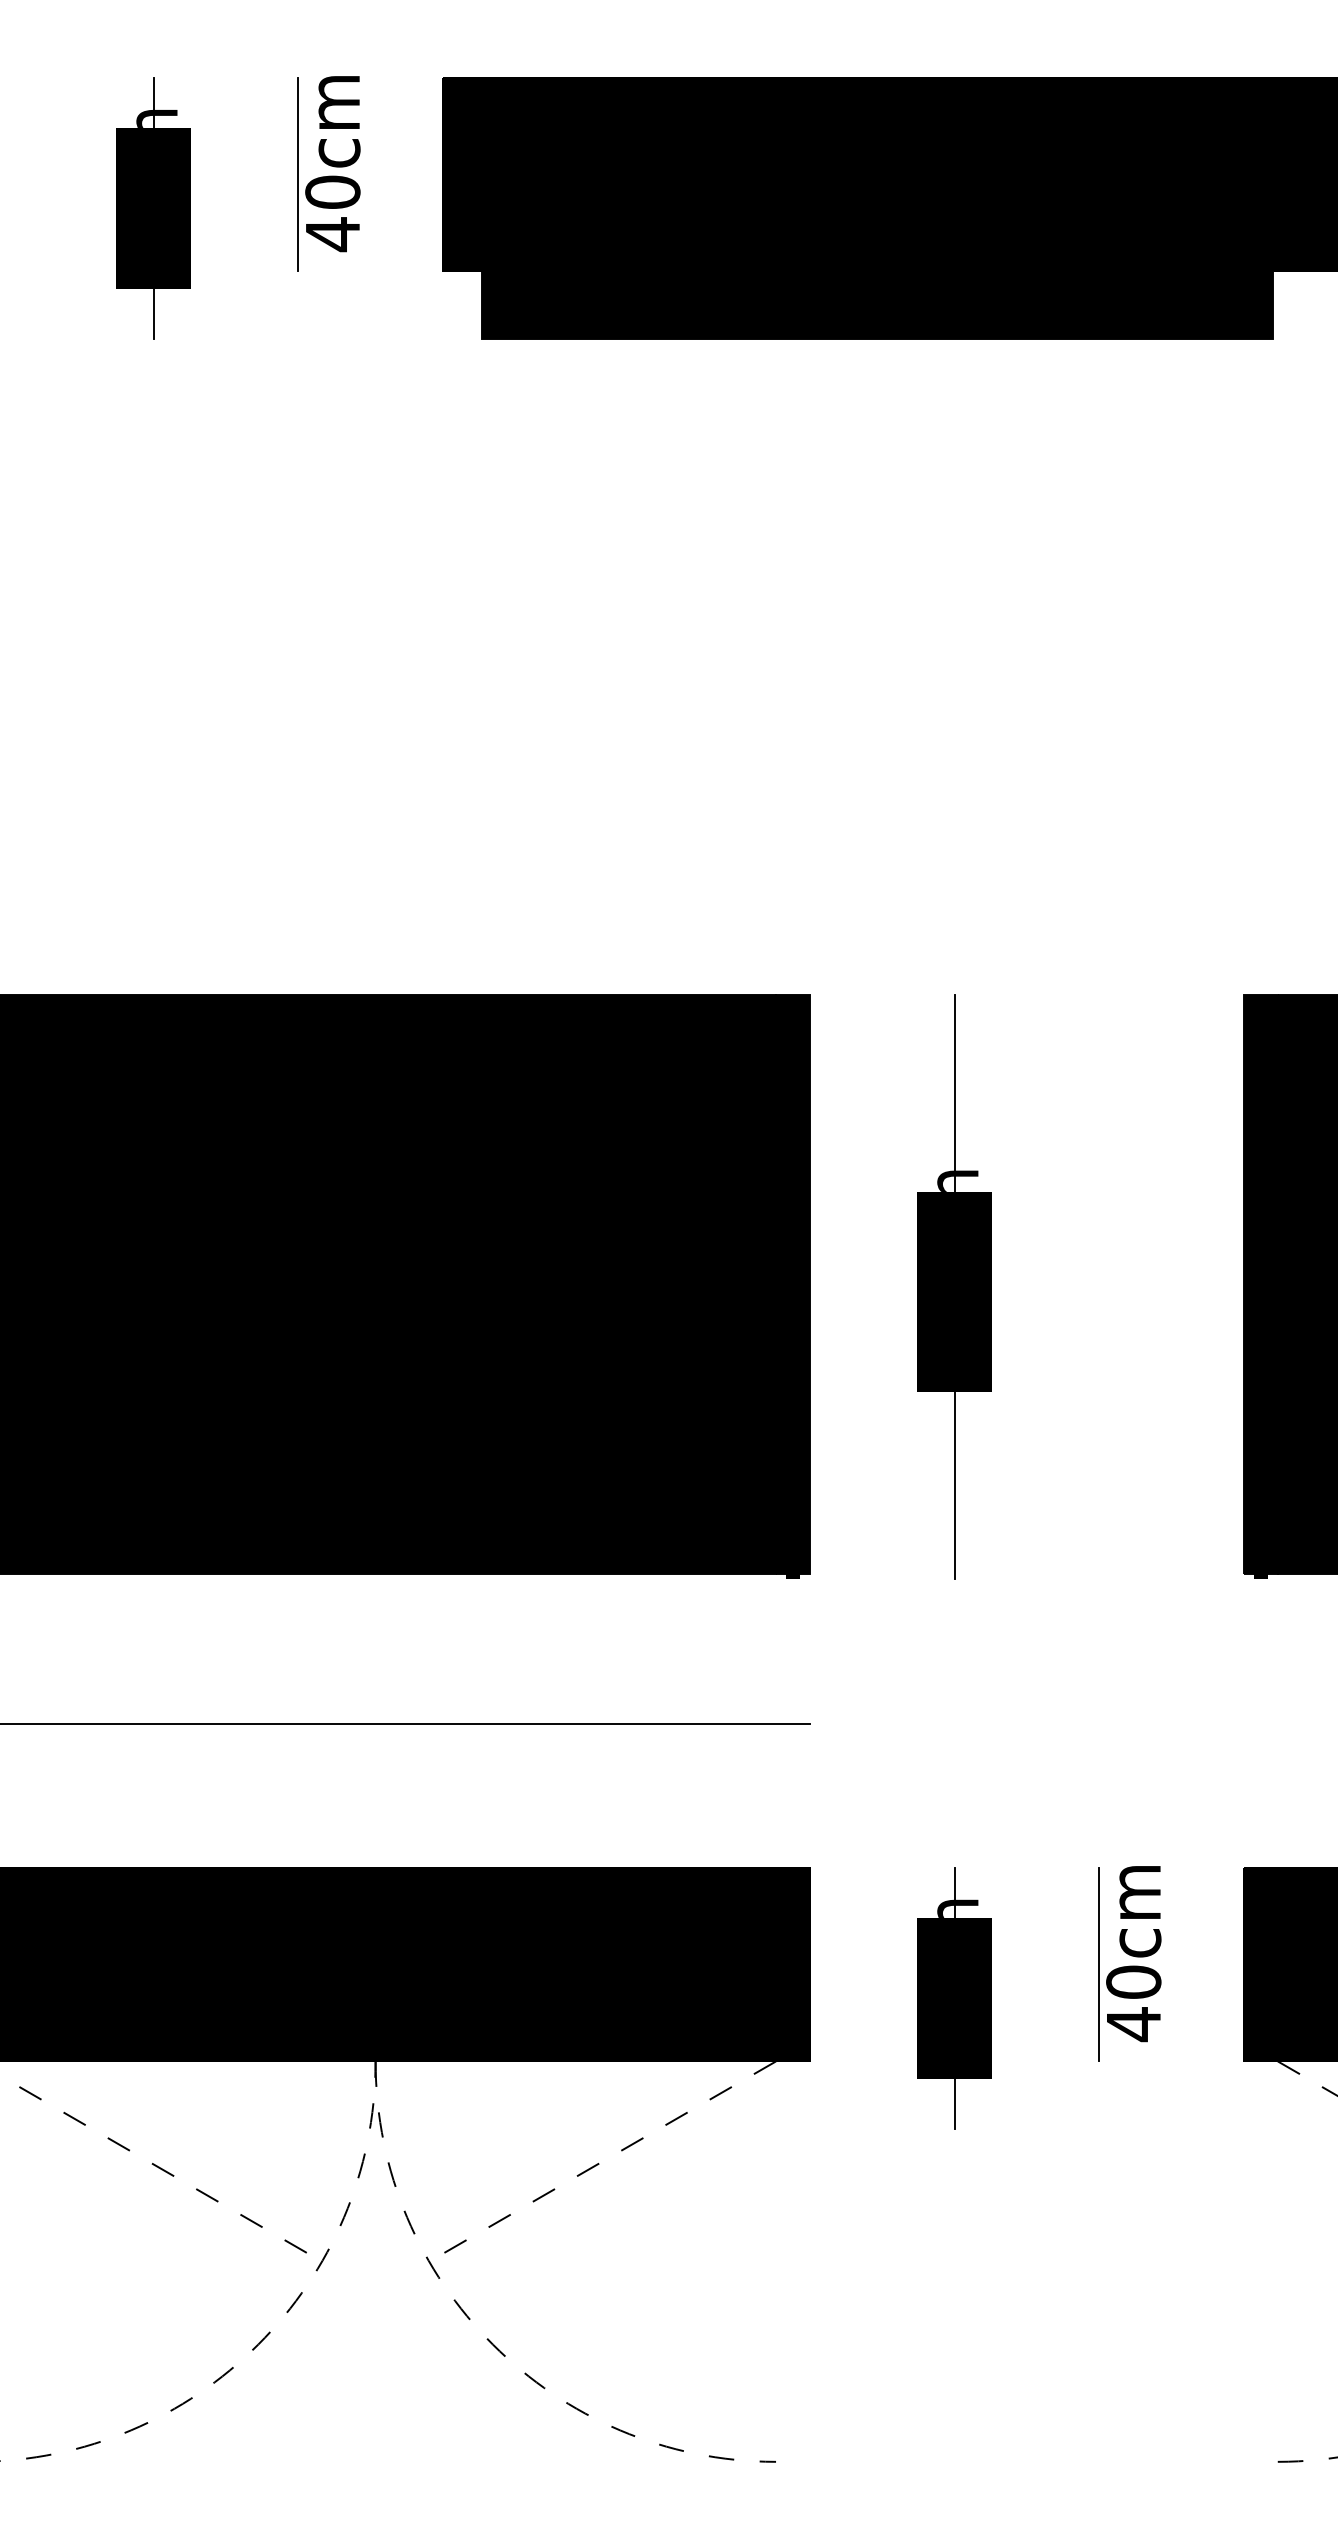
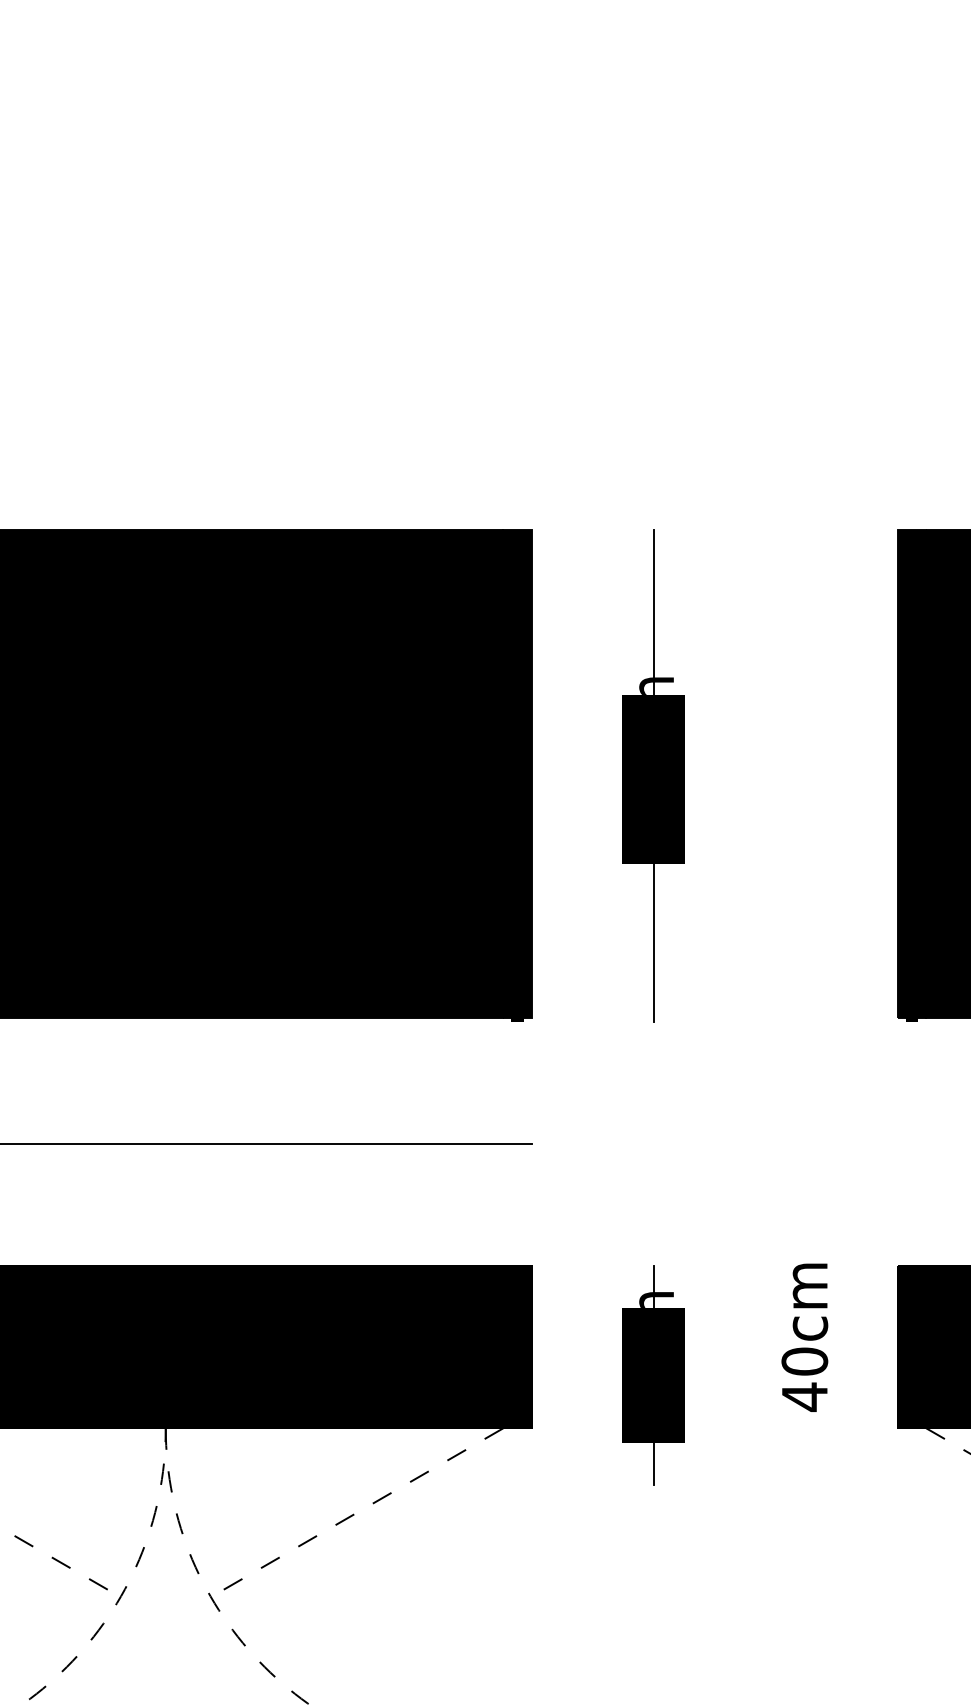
line: (1099, 1964) -> (775, 1346), removed

